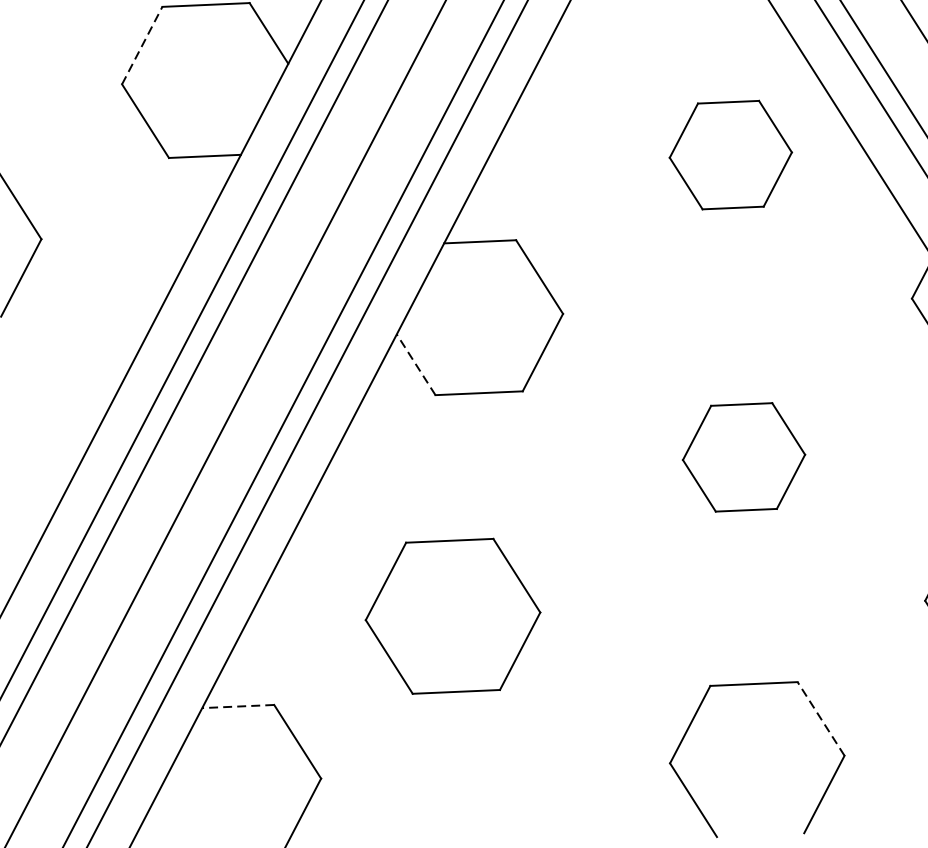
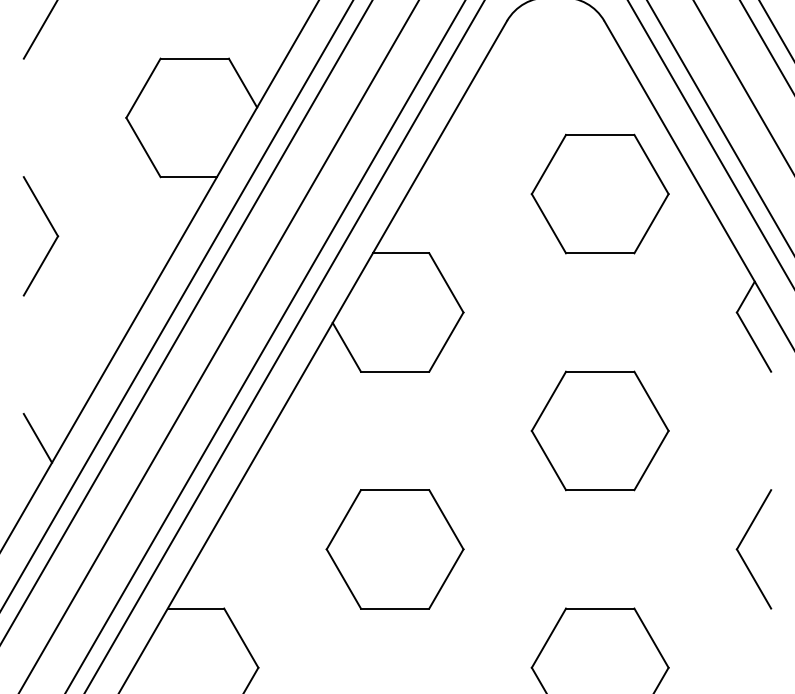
line: (142, 44) -> (143, 87), dashed -> solid
part: (729, 154) -> (599, 193), size x1.43
line: (415, 363) -> (346, 346), dashed -> solid
part: (743, 456) -> (599, 430), size x1.43
line: (26, 497) -> (37, 437), added
part: (452, 616) -> (394, 549), moved
line: (237, 706) -> (195, 608), dashed -> solid
line: (821, 718) -> (651, 637), dashed -> solid

